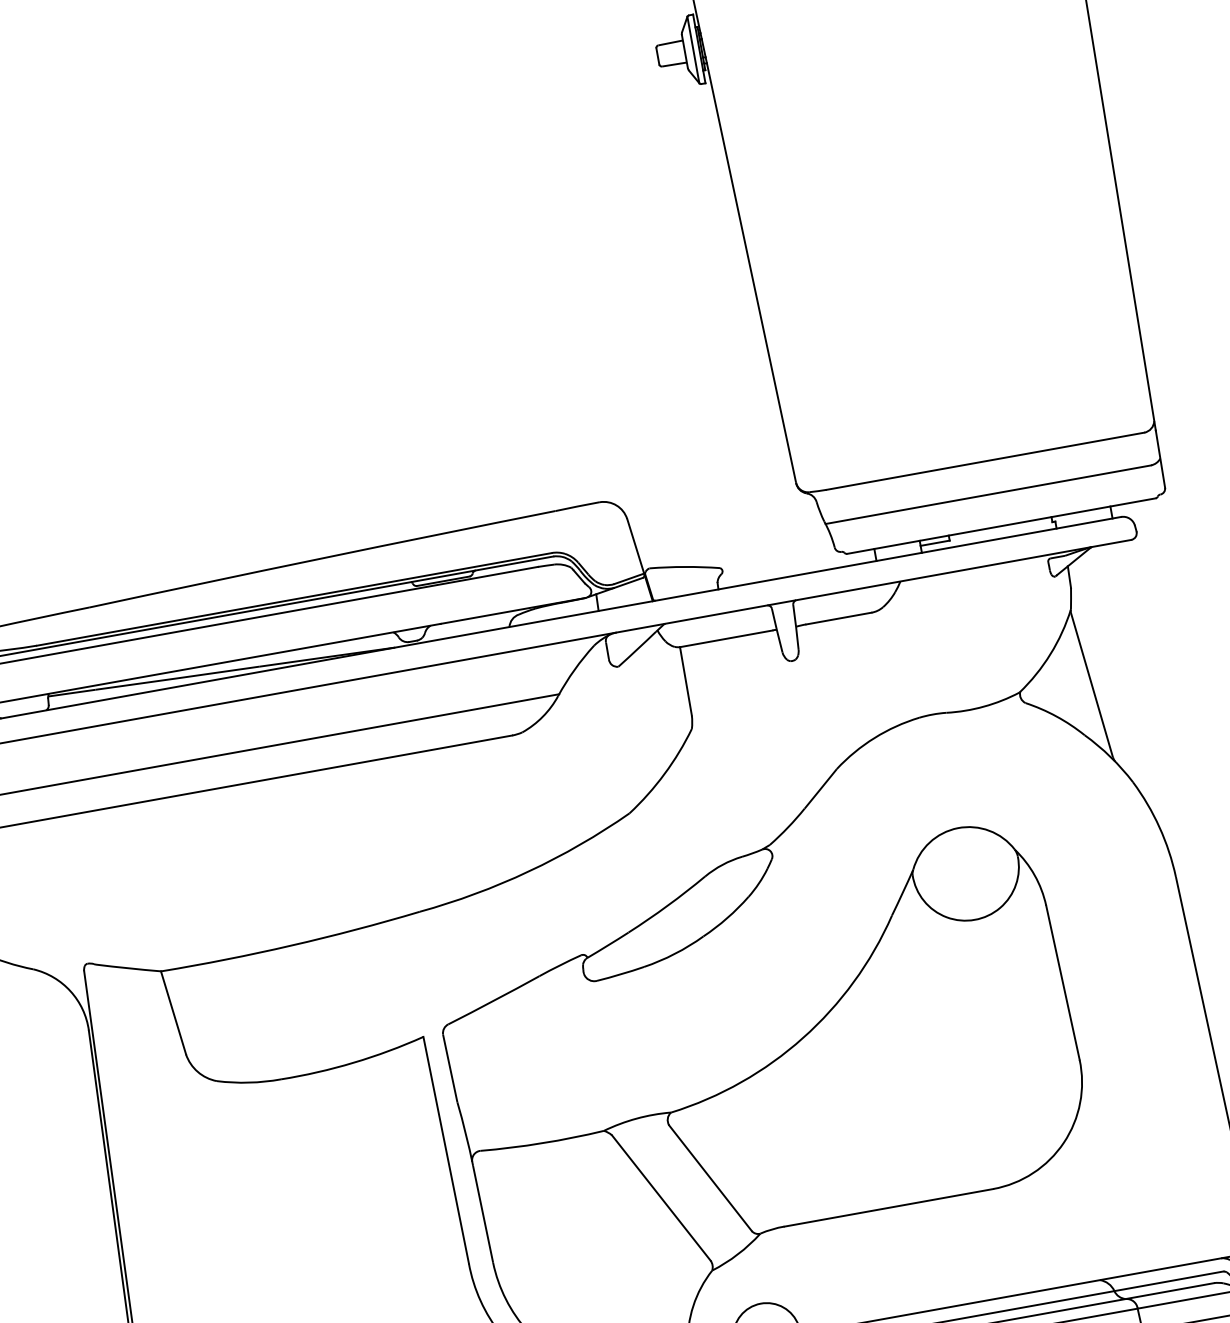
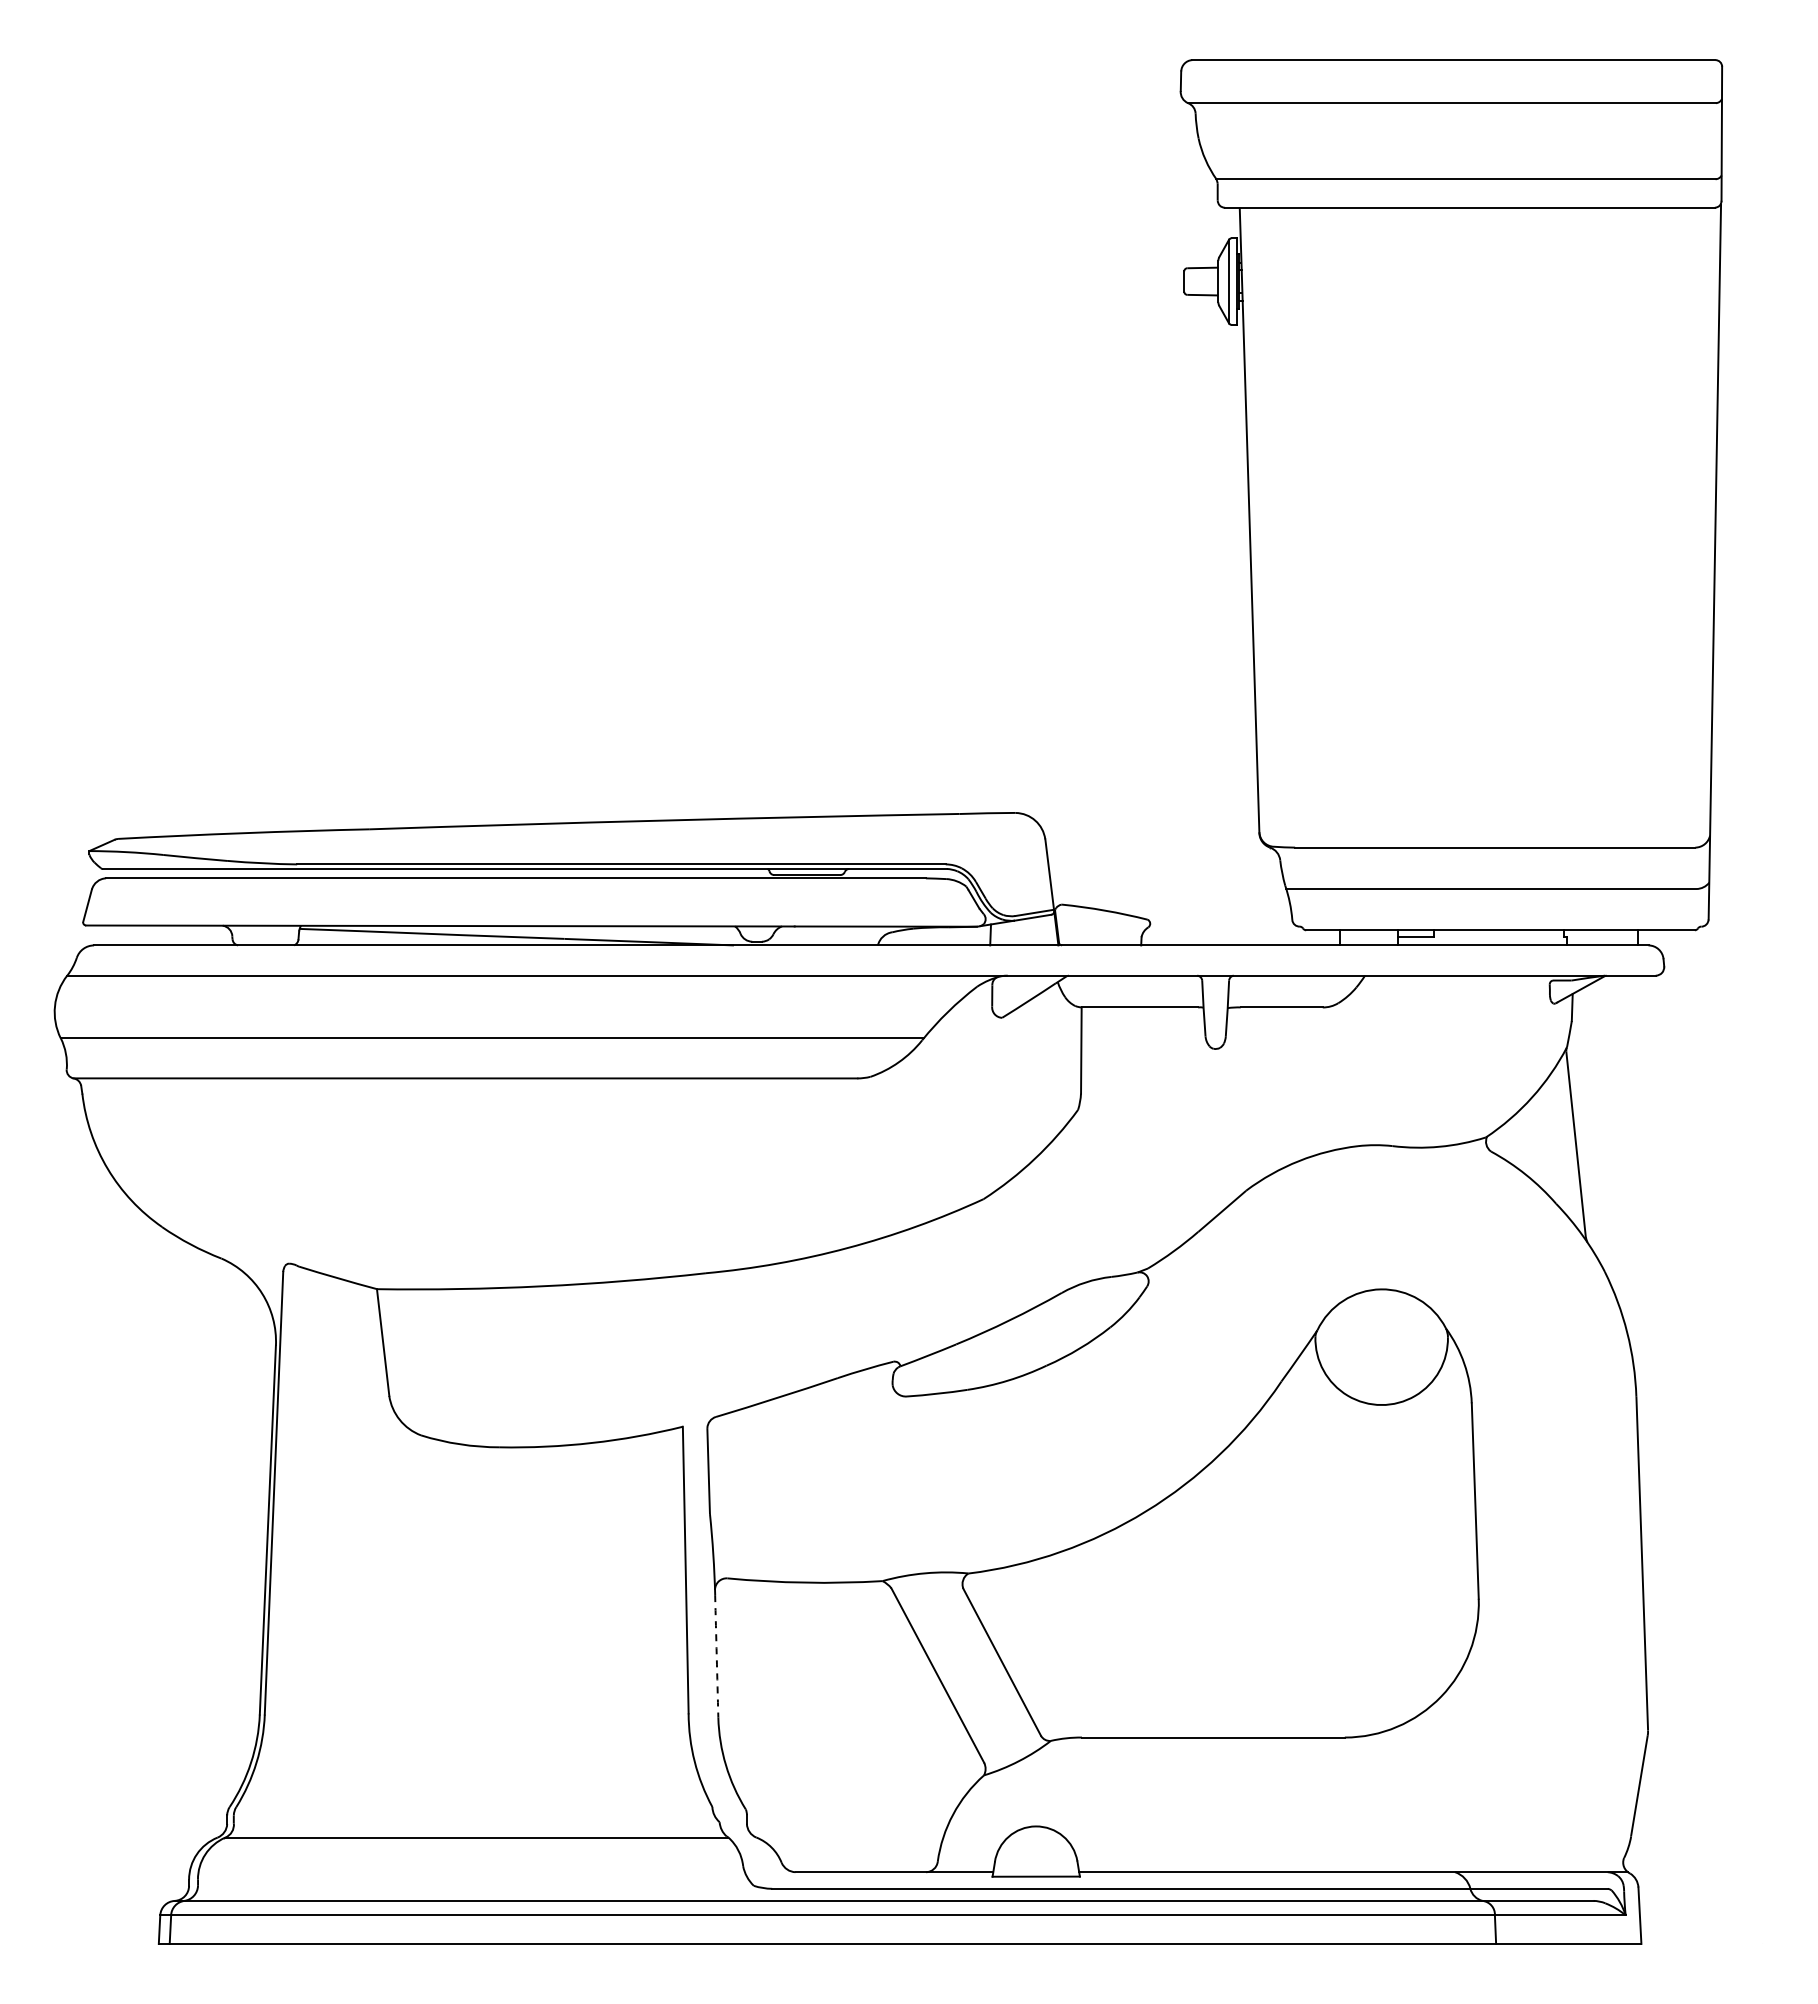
arc: (482, 1214) -> (716, 1656), solid -> dashed

